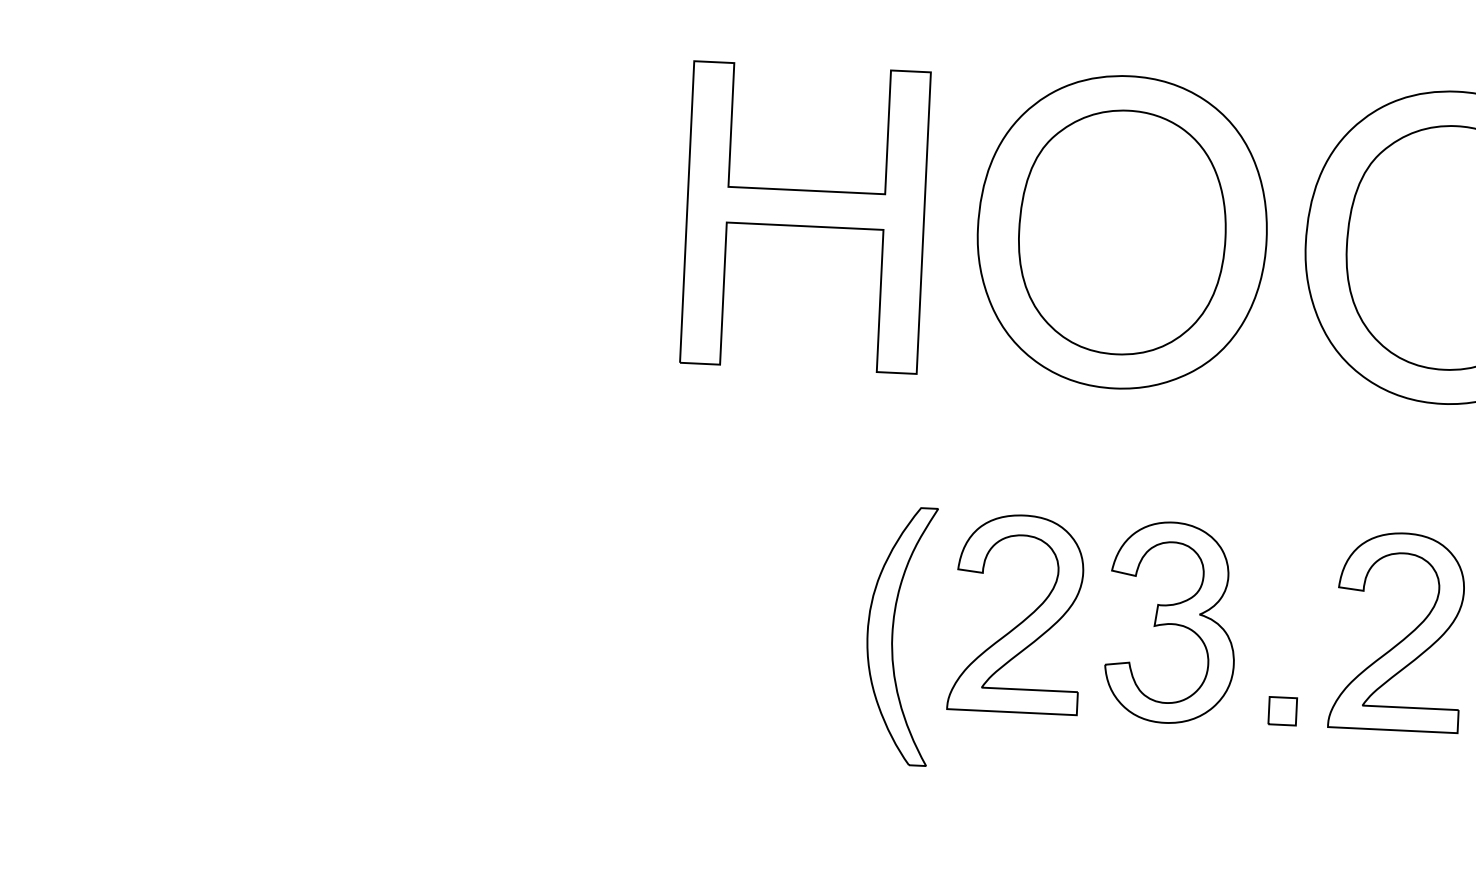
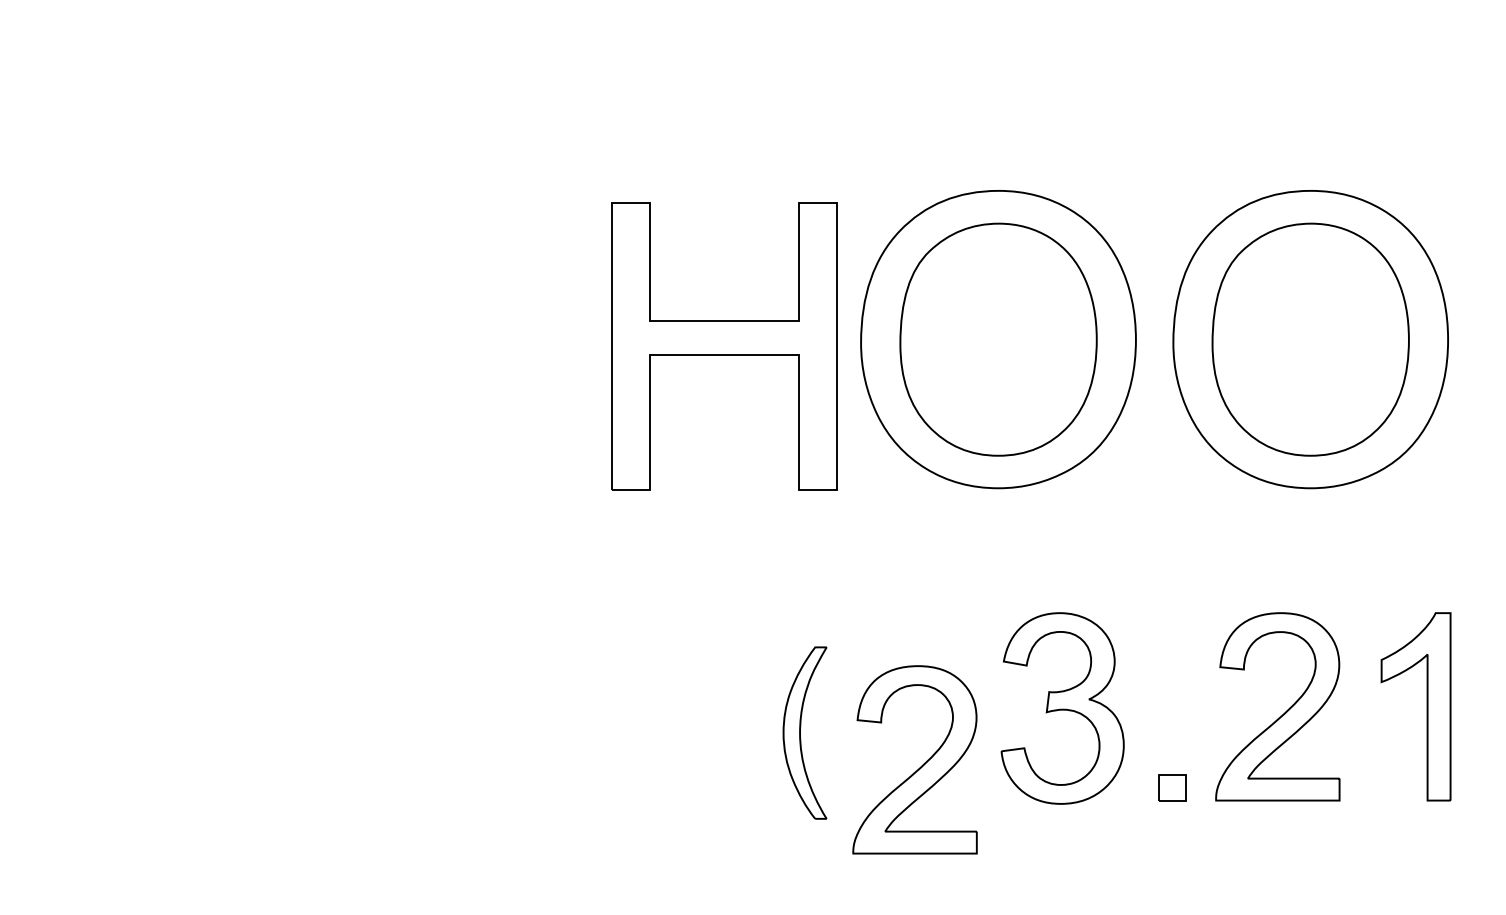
part: (805, 217) -> (724, 346), moved
part: (1023, 620) -> (921, 765), moved
part: (899, 635) -> (804, 732), size x0.7

